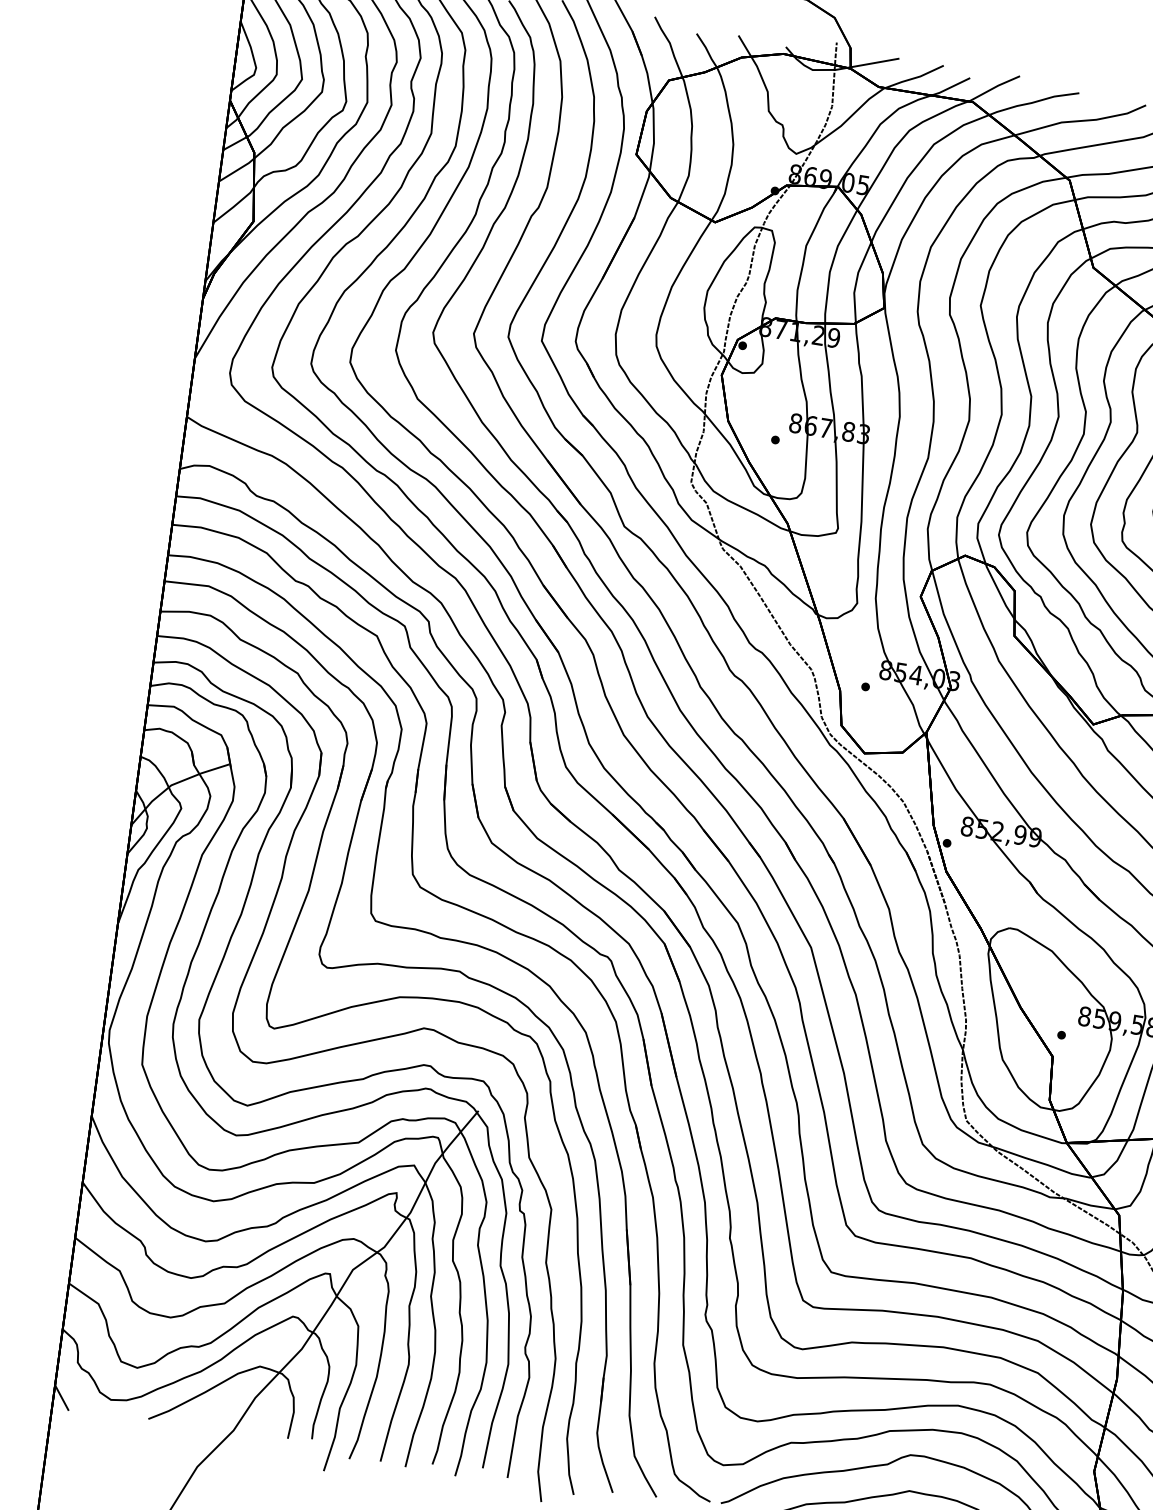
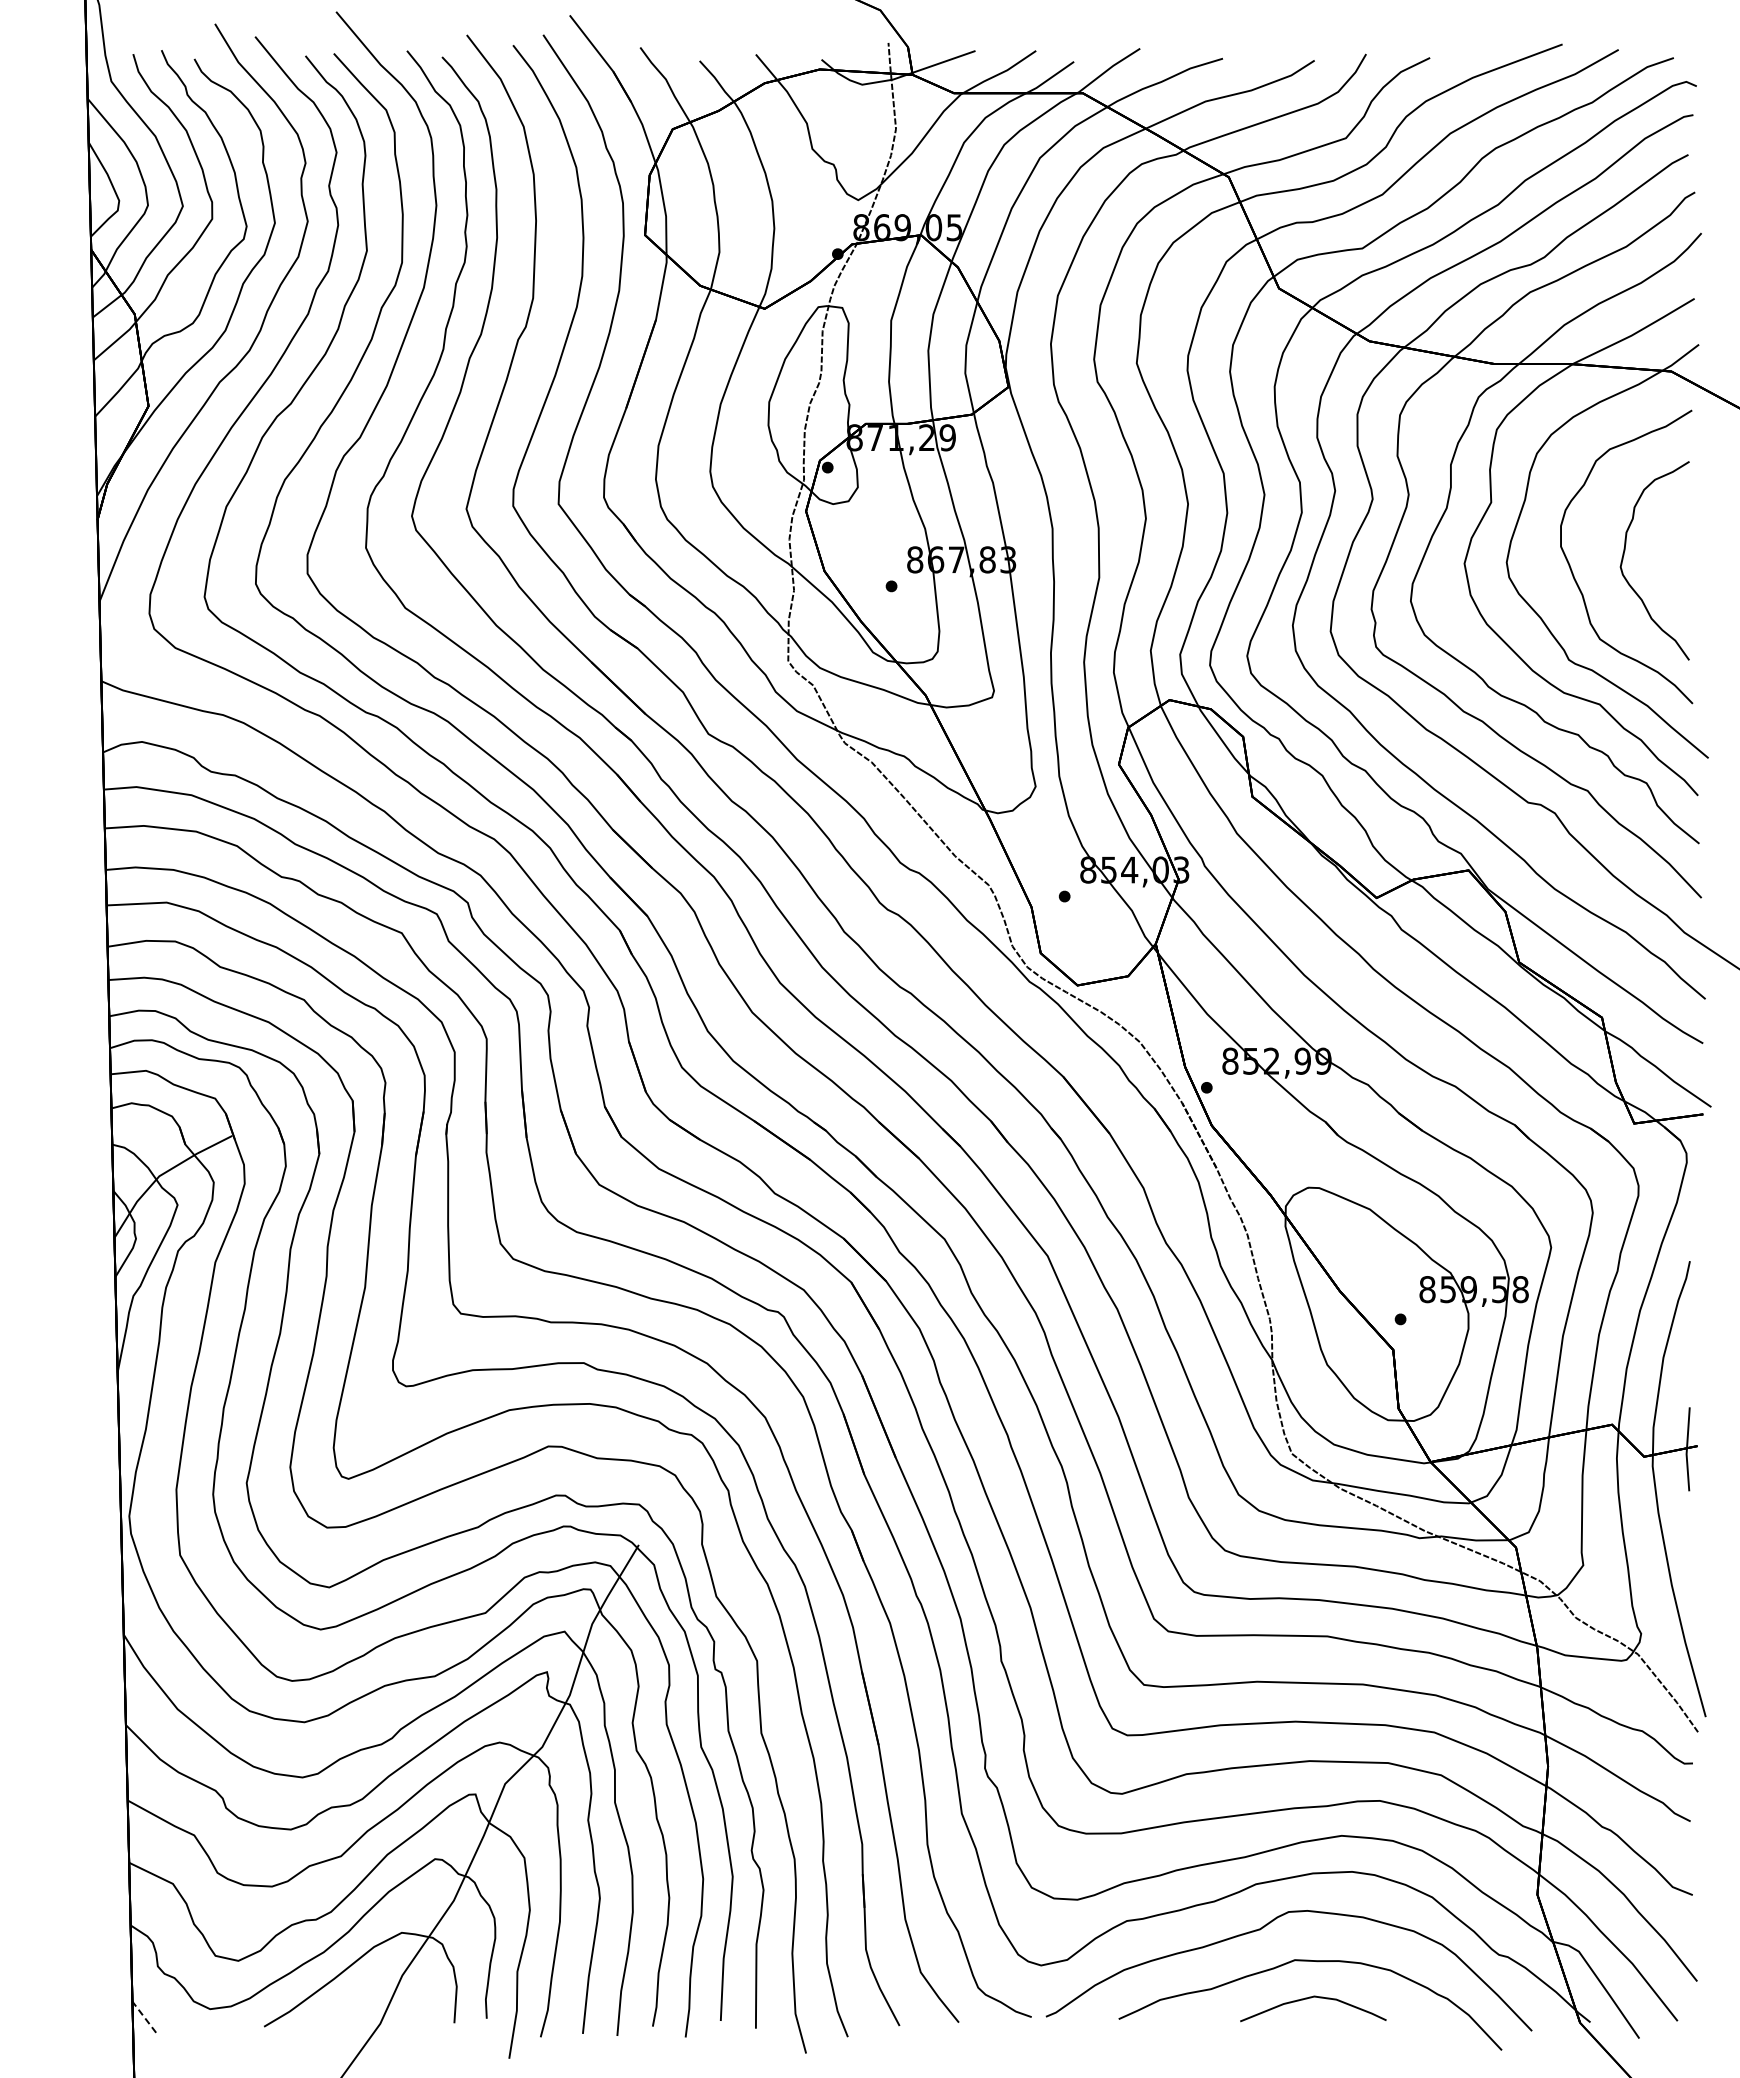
line: (62, 1398) -> (144, 2017), solid -> dashed

